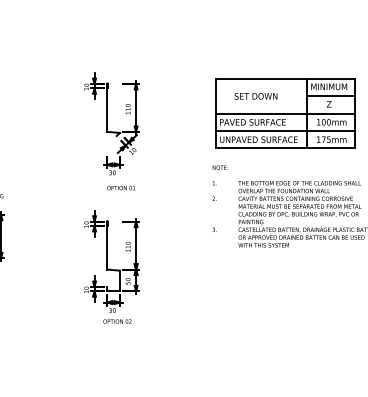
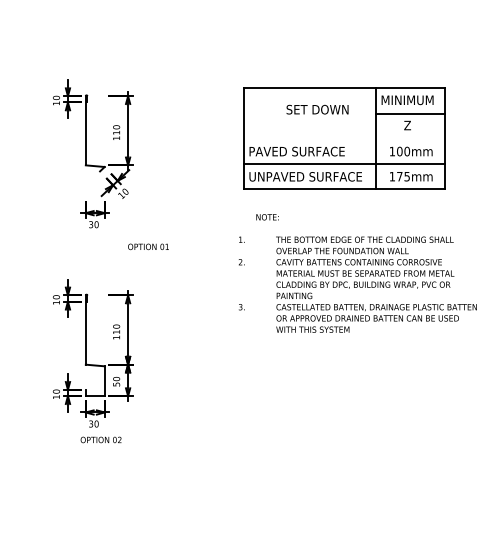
text: (255, 96) -> (316, 109), moved
line: (285, 113) -> (344, 138), removed
text: (220, 167) -> (267, 216), moved
text: (120, 188) -> (147, 247), moved

